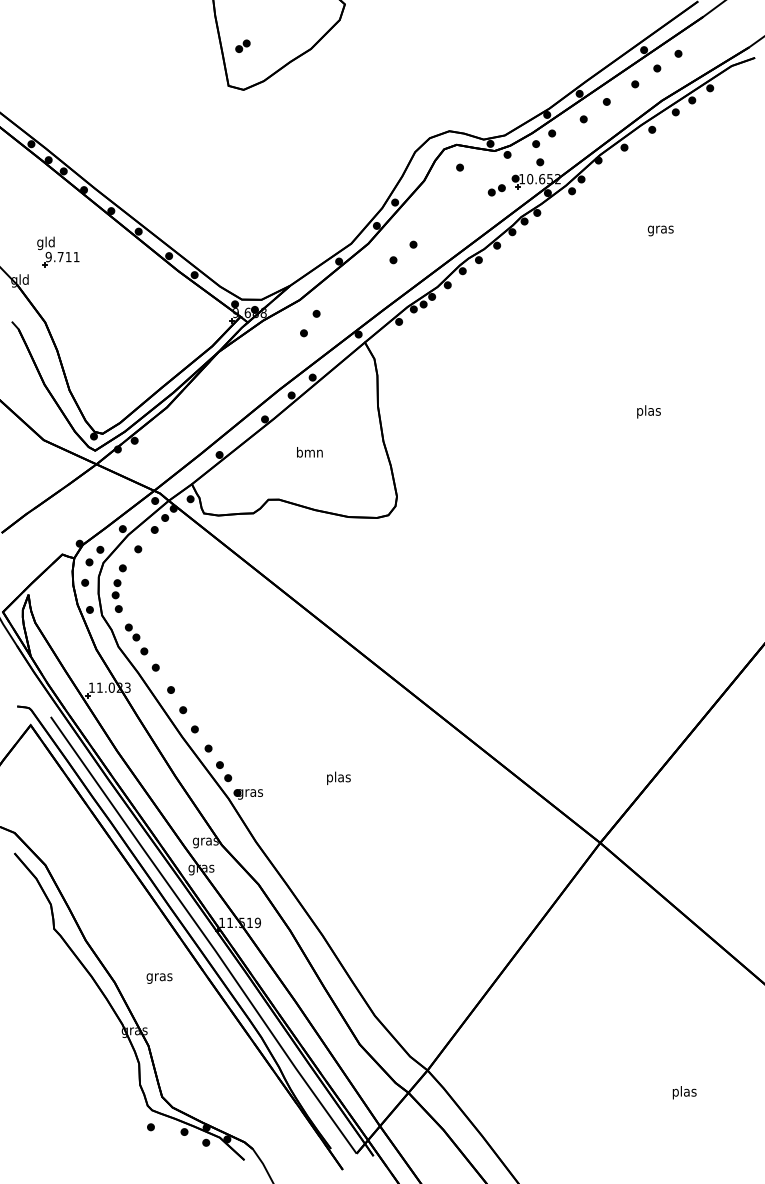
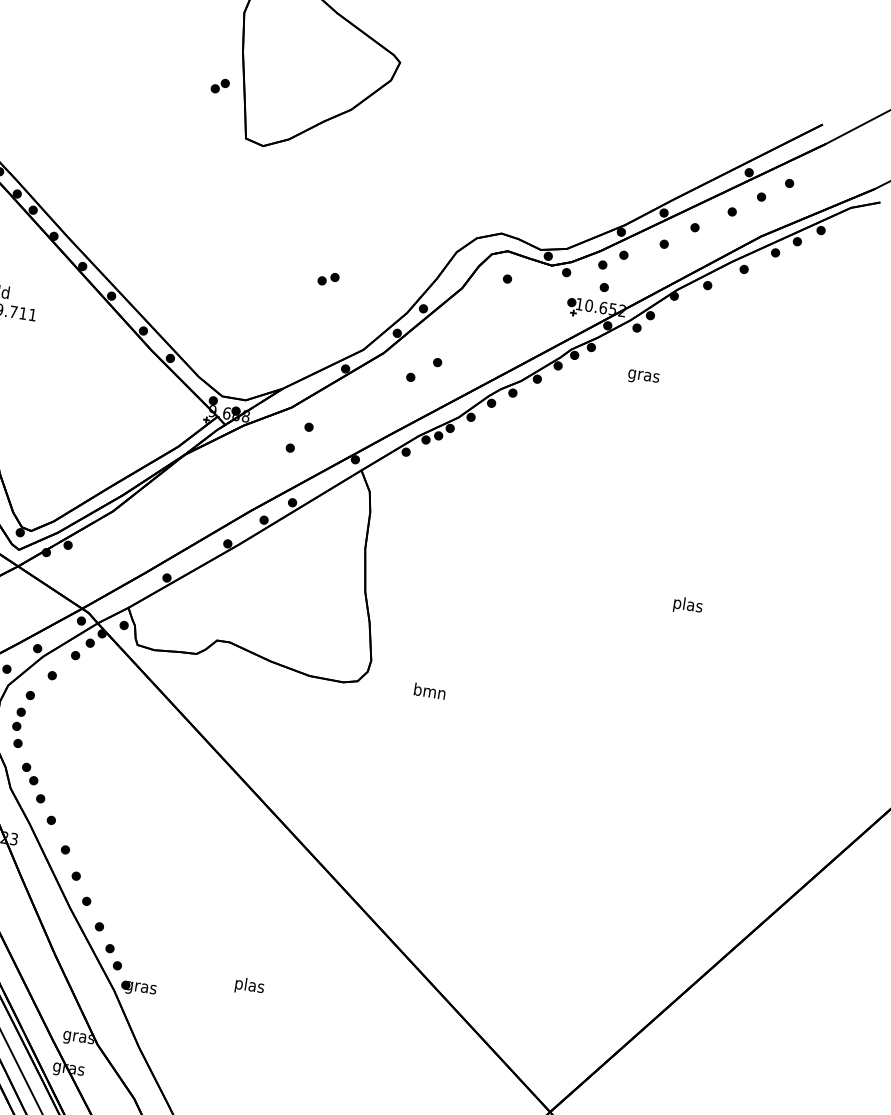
part: (242, 45) -> (219, 85), moved
part: (496, 190) -> (328, 279), moved
text: (660, 230) -> (643, 377), moved
text: (309, 452) -> (429, 691), moved

